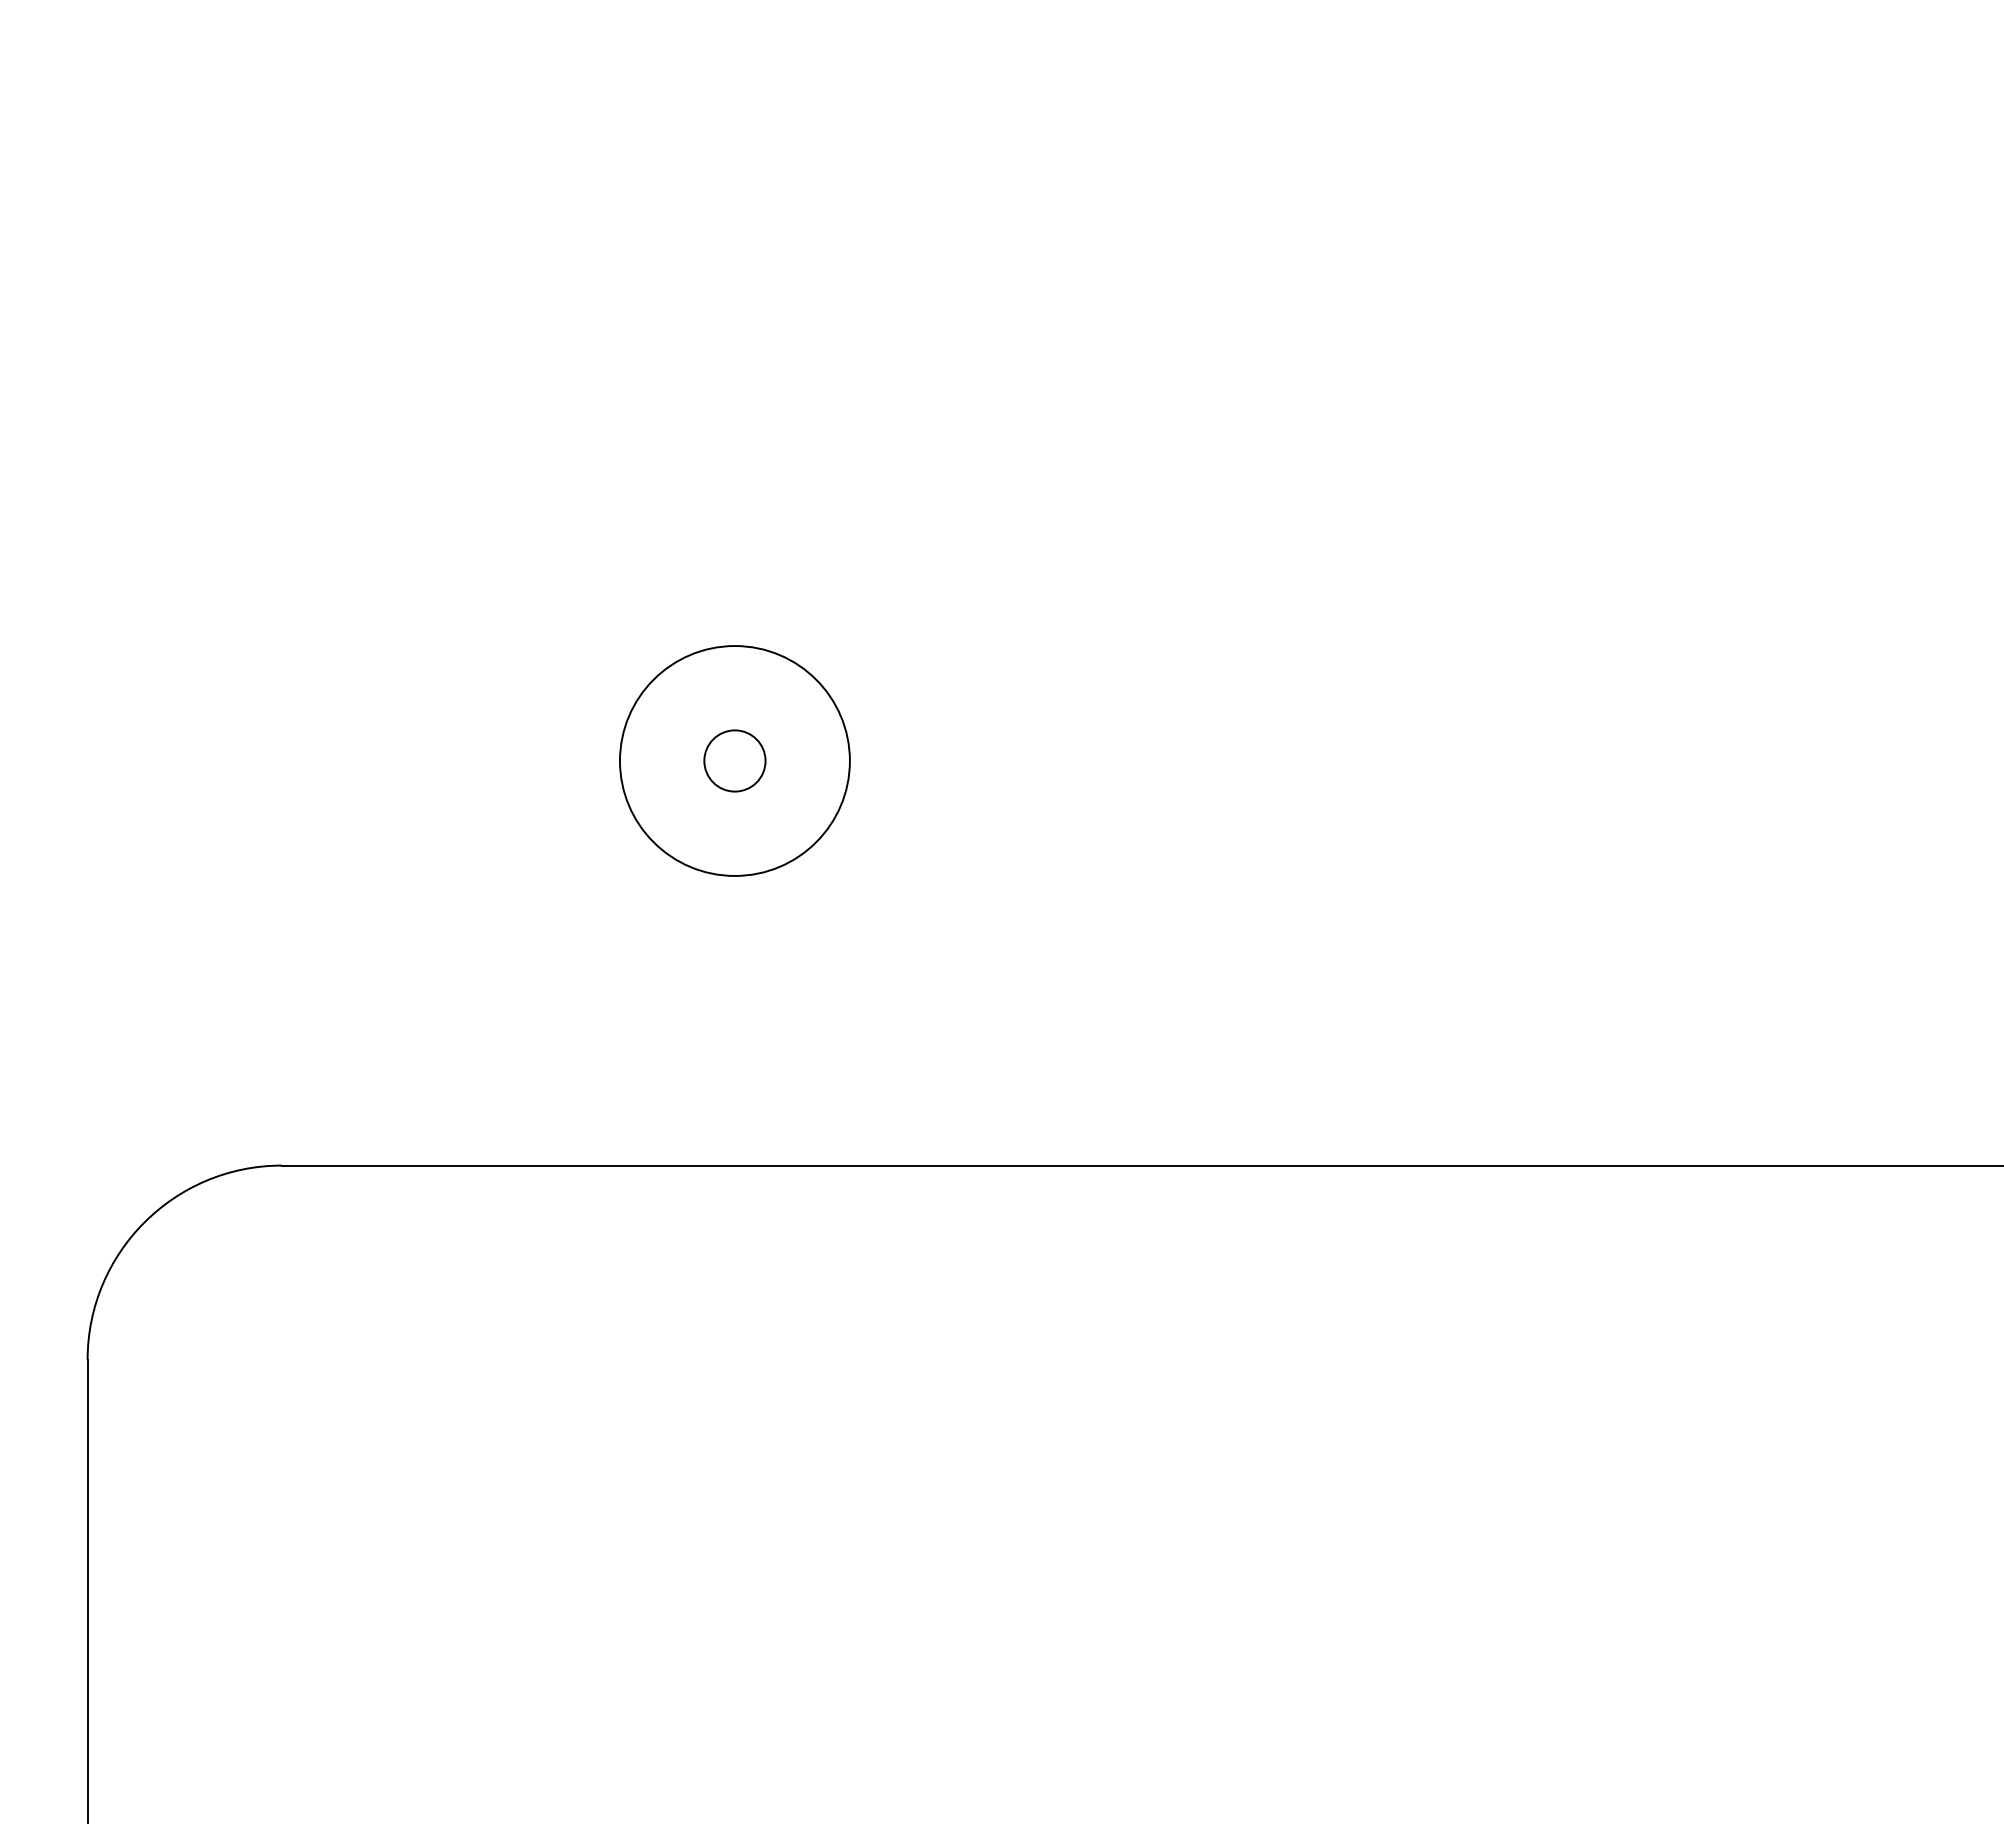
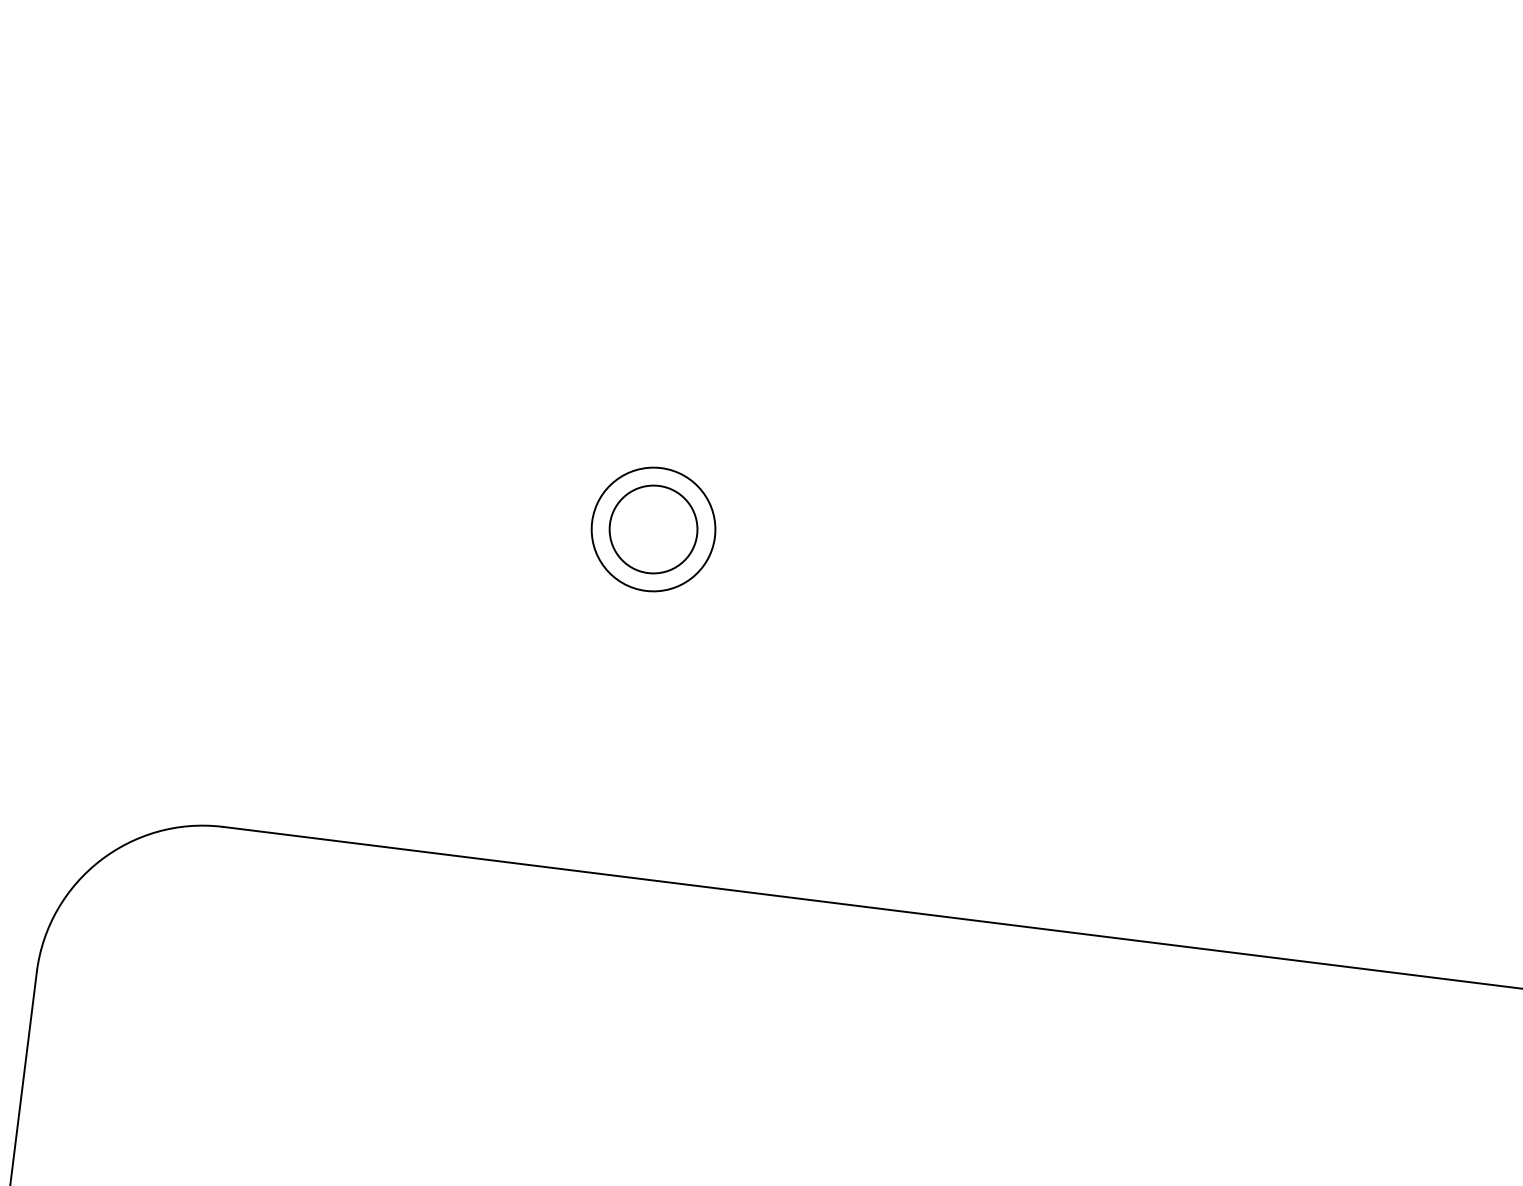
circle: (734, 760) -> (653, 529), size x0.62
circle: (734, 760) -> (653, 529), size x1.67

